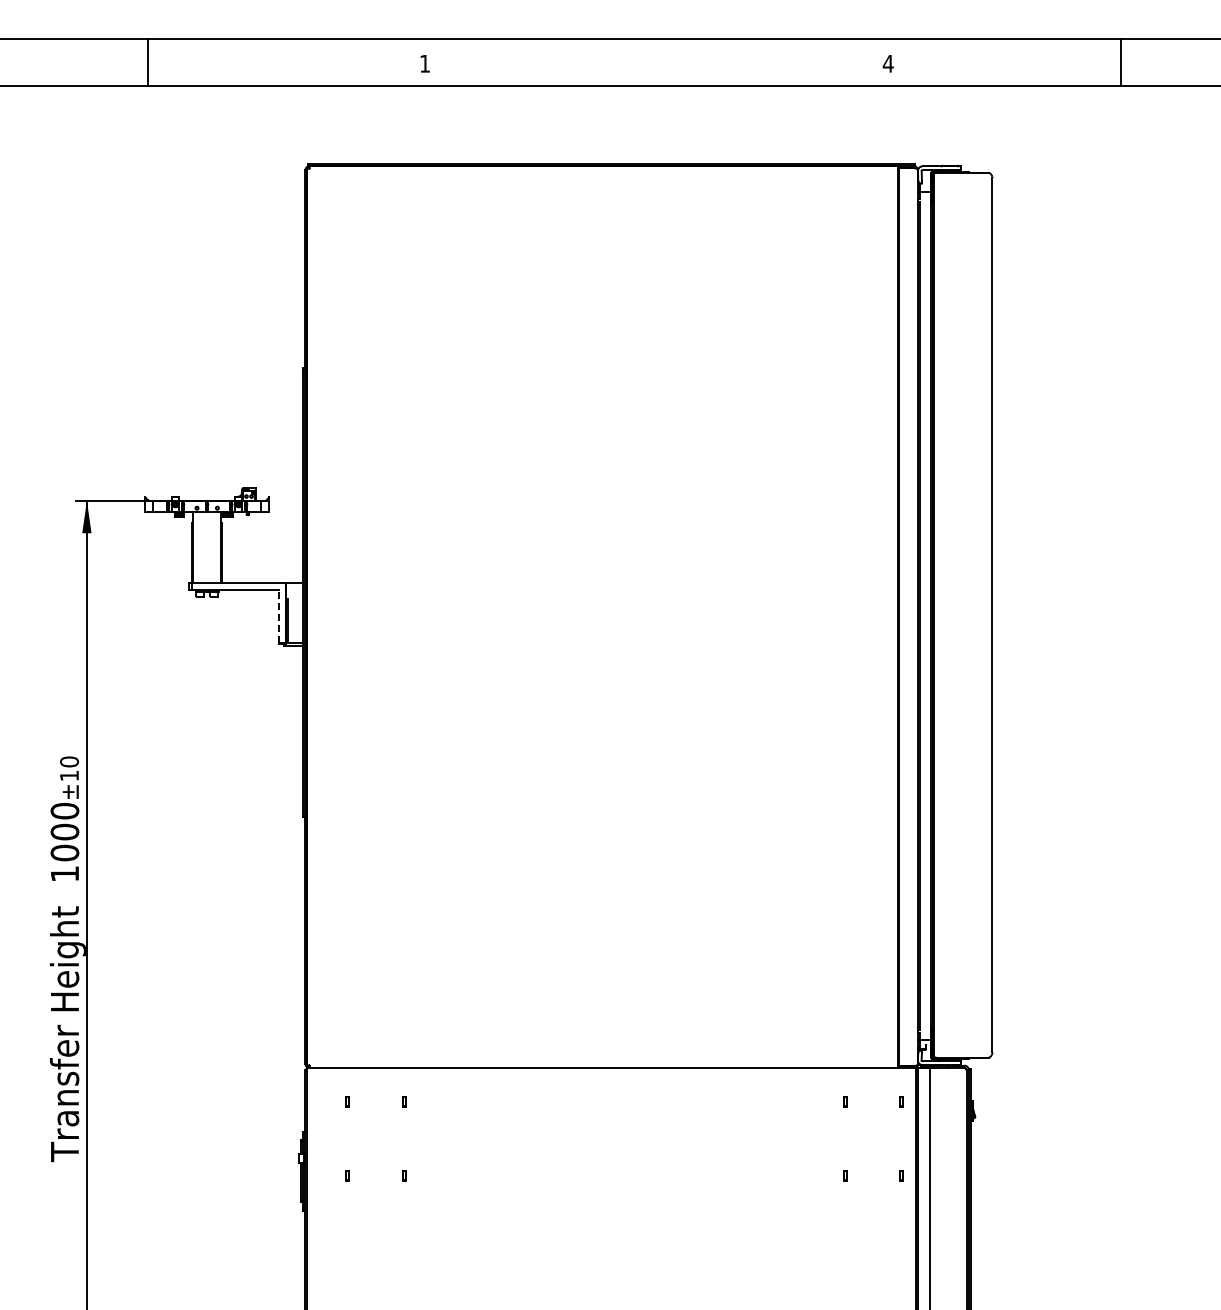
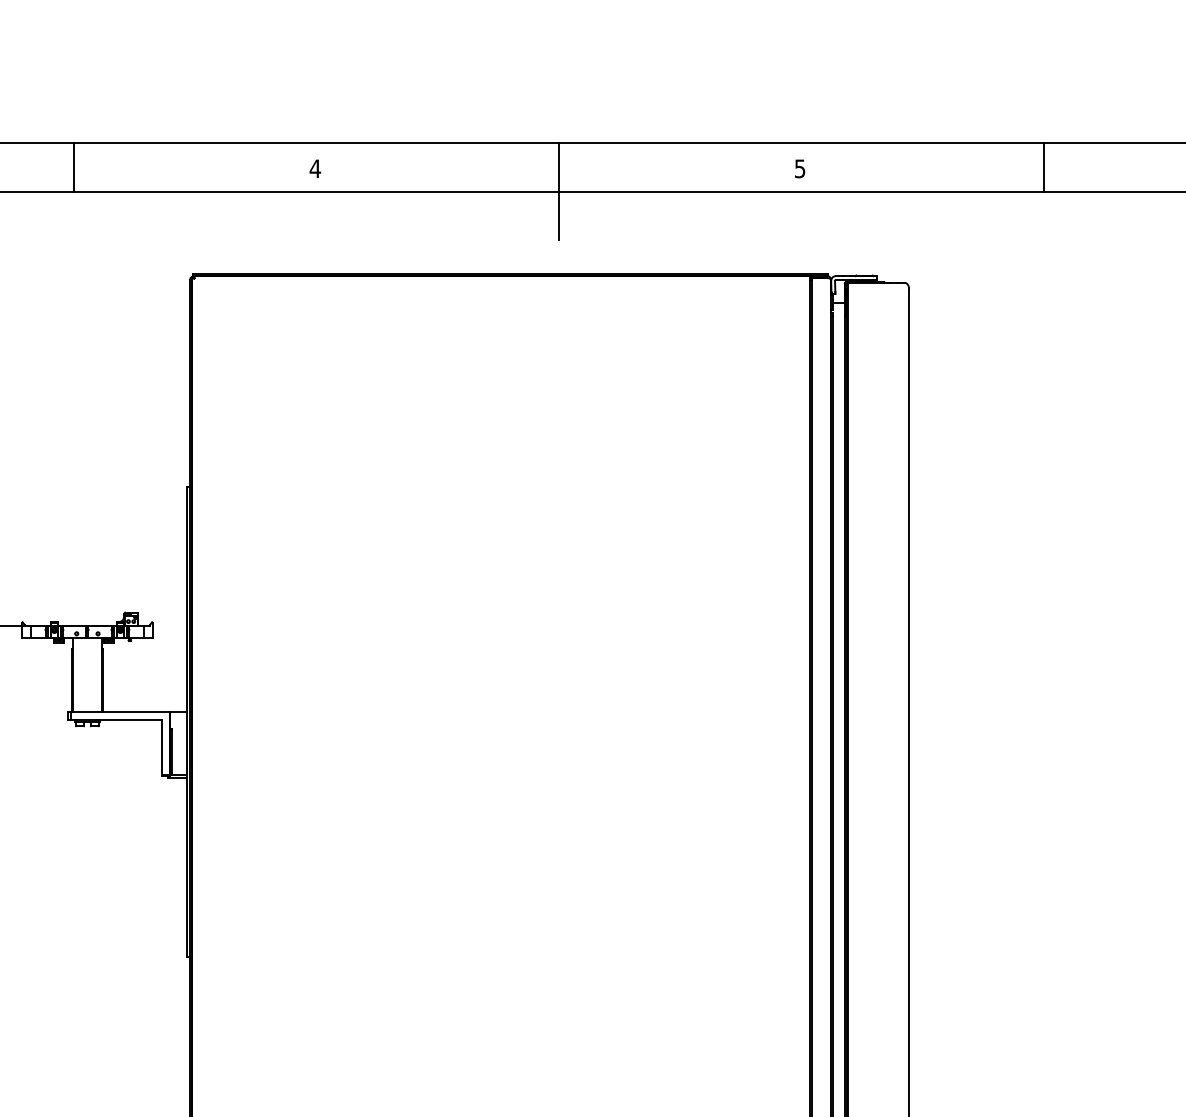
line: (147, 62) -> (74, 167), moved
text: (424, 63) -> (314, 168), 1 -> 4
text: (887, 63) -> (799, 168), 4 -> 5
line: (657, 85) -> (558, 191), added
line: (278, 616) -> (162, 747), dashed -> solid

